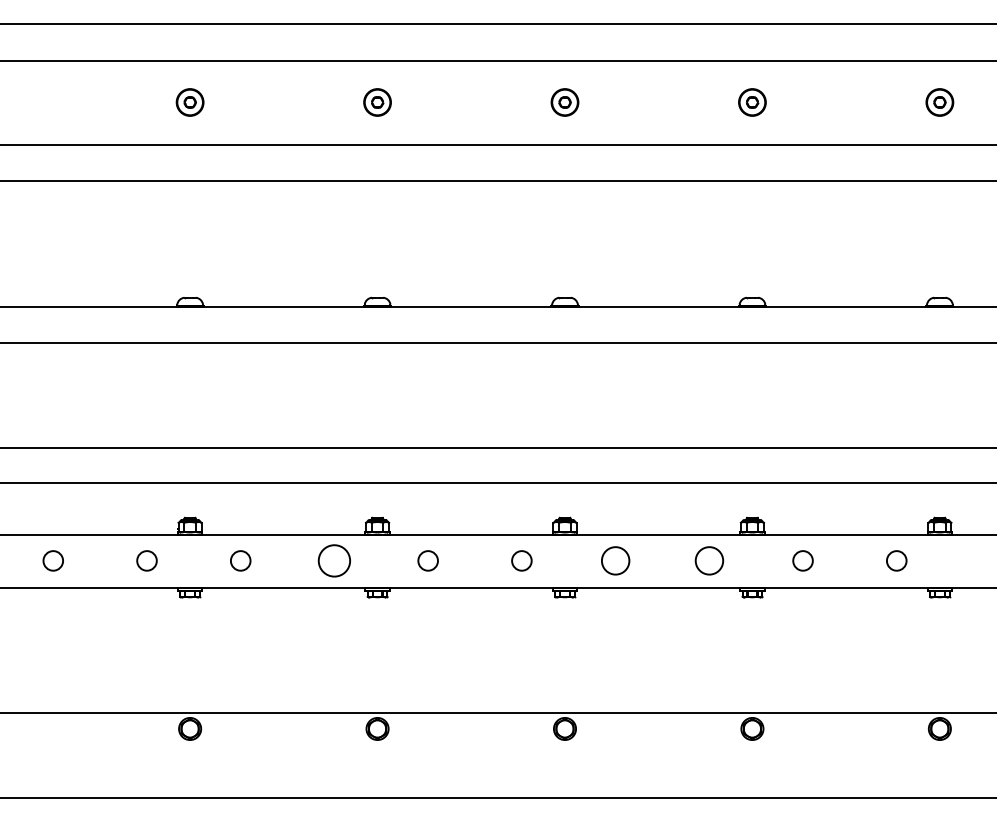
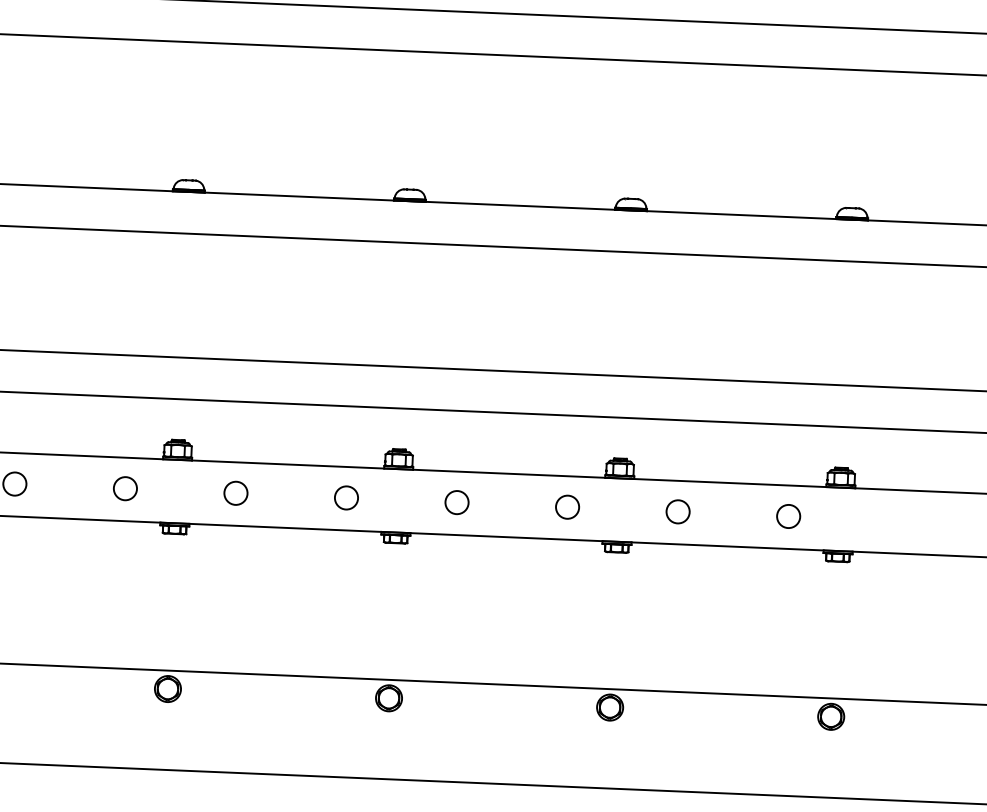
circle: (334, 560) -> (125, 488), size x0.62
circle: (615, 560) -> (456, 502), size x0.71
circle: (708, 560) -> (566, 506), size x0.71

